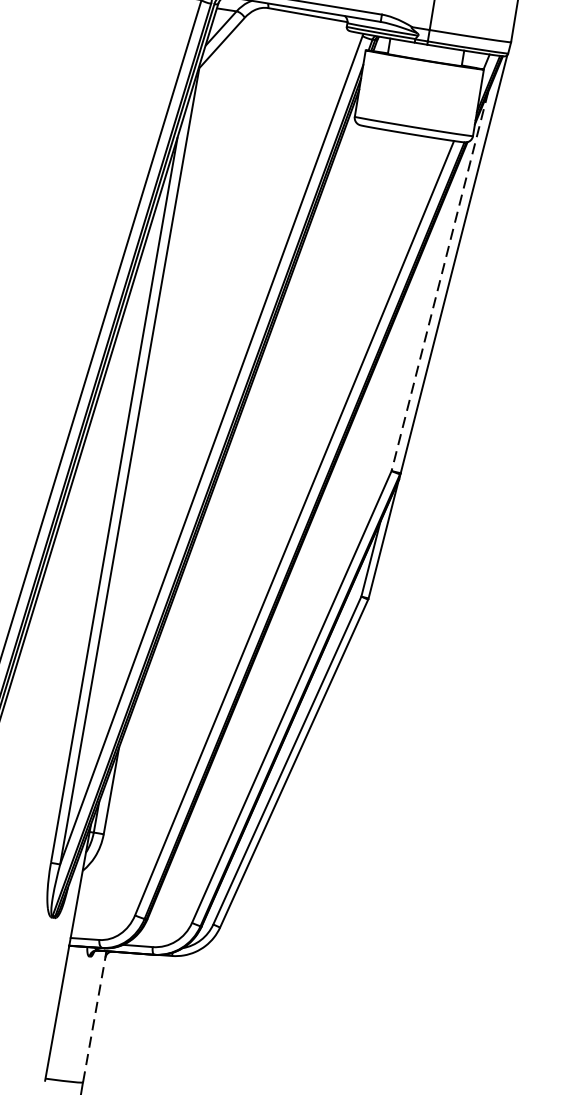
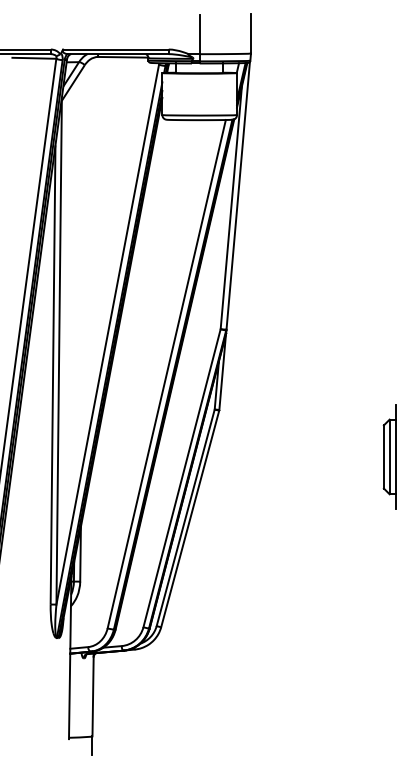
line: (440, 281) -> (231, 207), dashed -> solid
line: (94, 1019) -> (93, 696), dashed -> solid

